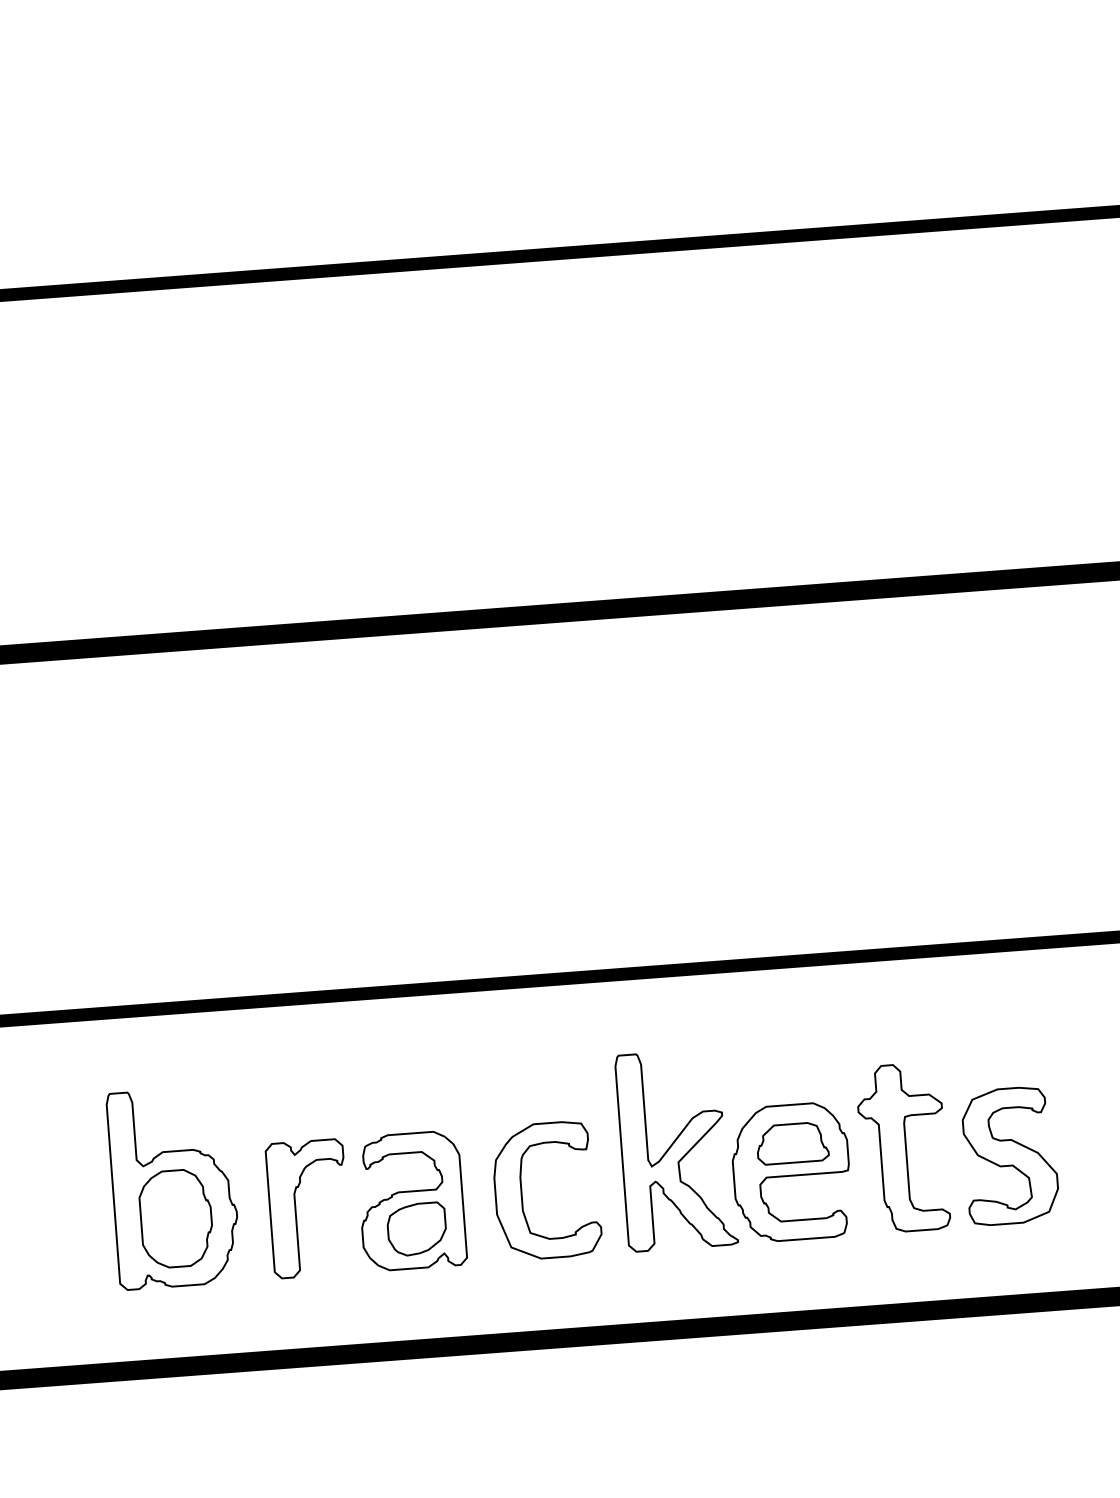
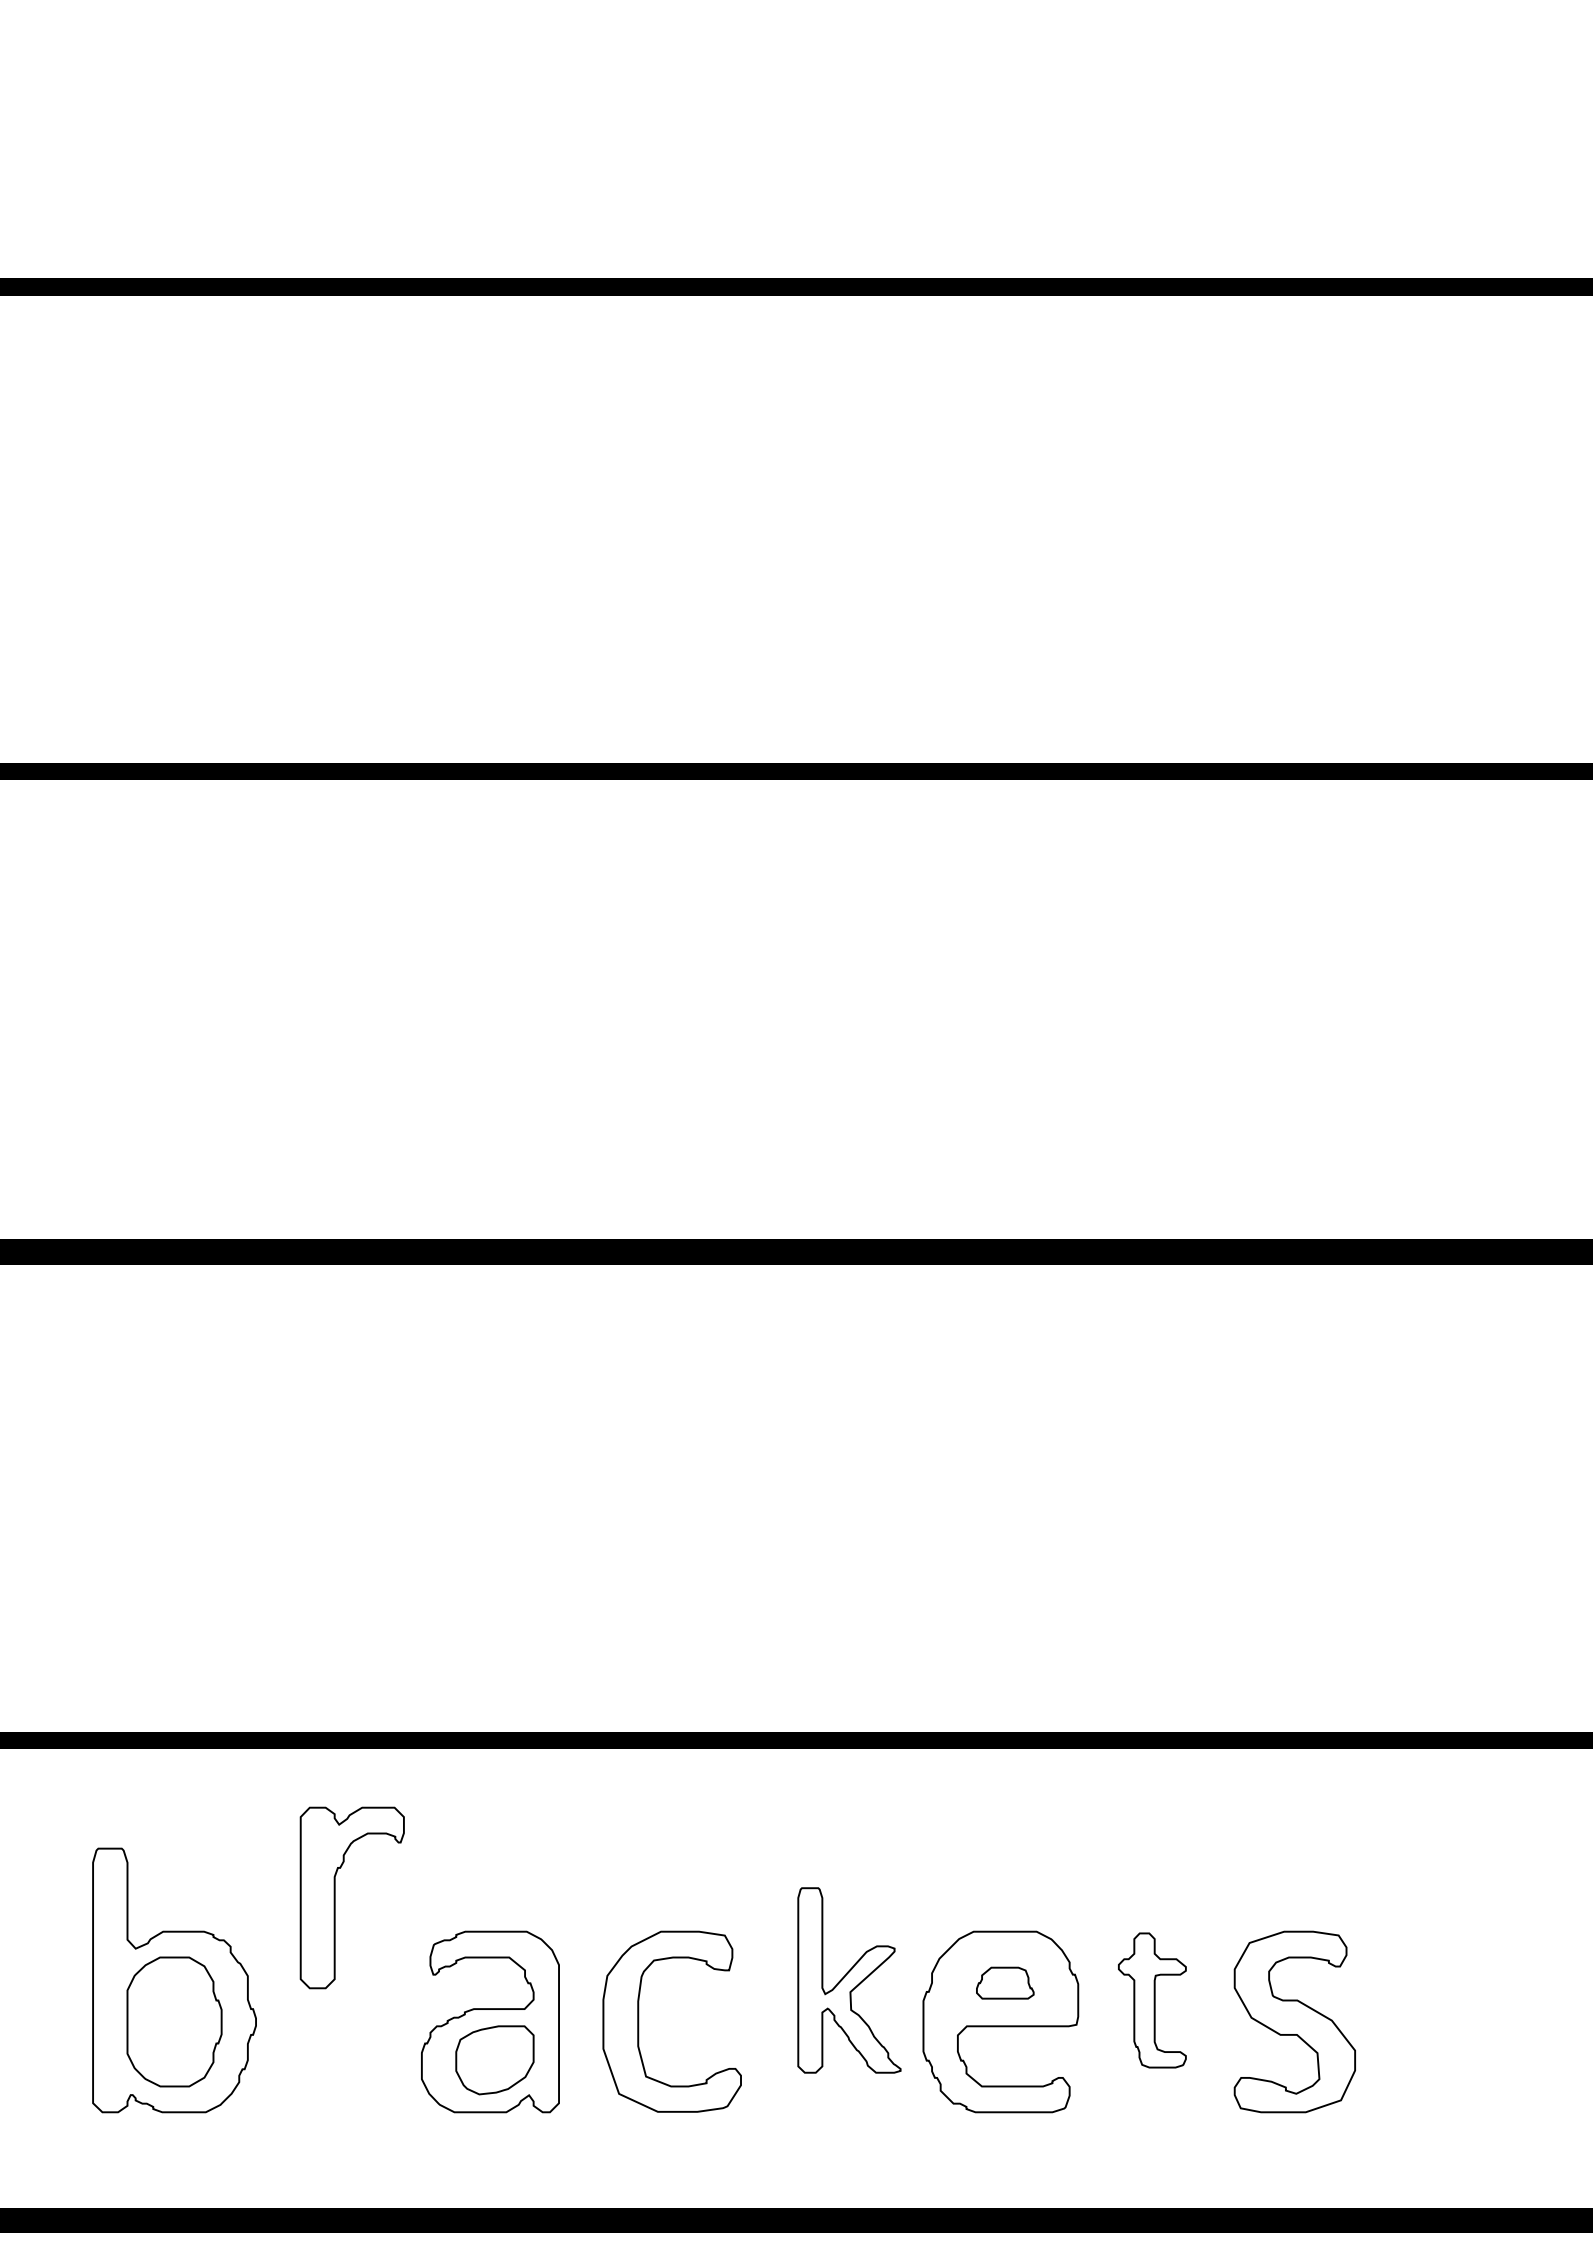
part: (792, 1142) -> (1005, 1982), size x0.6
part: (903, 1147) -> (1152, 2000), size x0.6
part: (676, 1150) -> (849, 1980), size x0.7
part: (296, 1209) -> (335, 1897), moved

